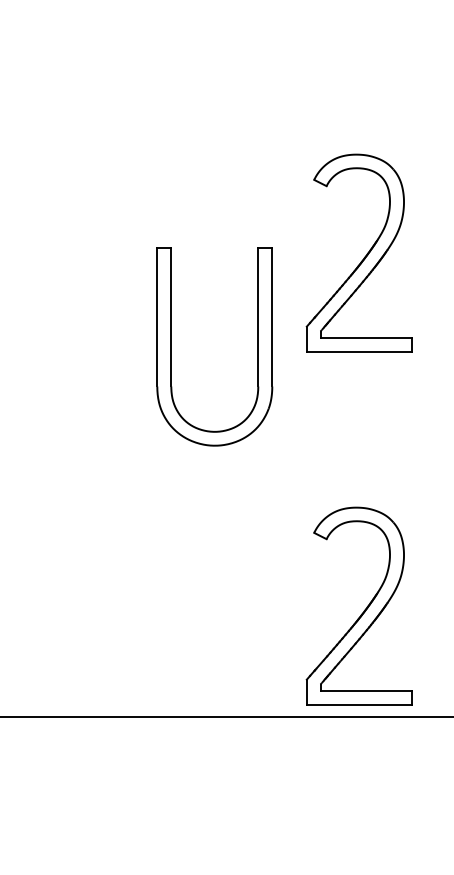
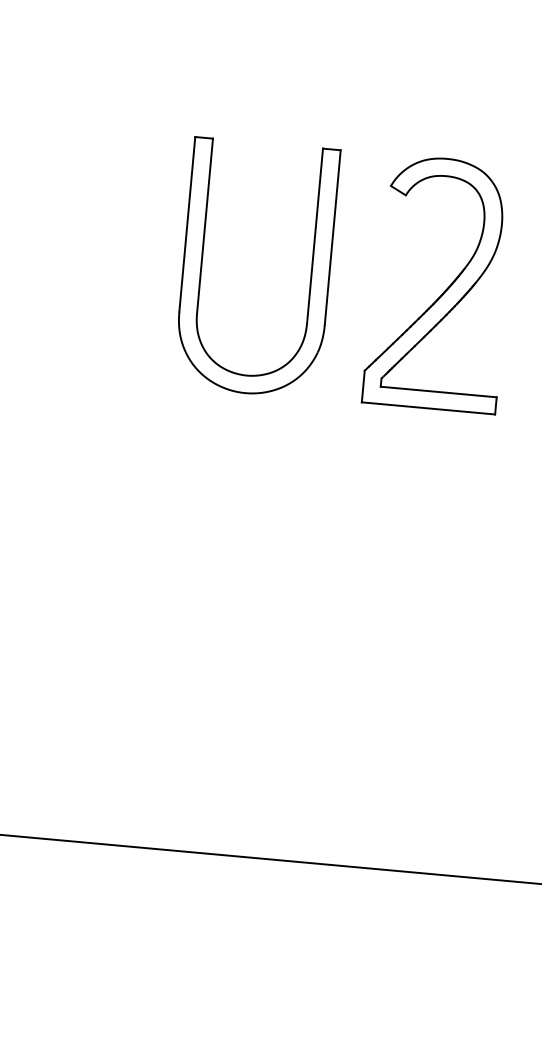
part: (171, 346) -> (201, 262), moved
part: (364, 609) -> (405, 735), removed

